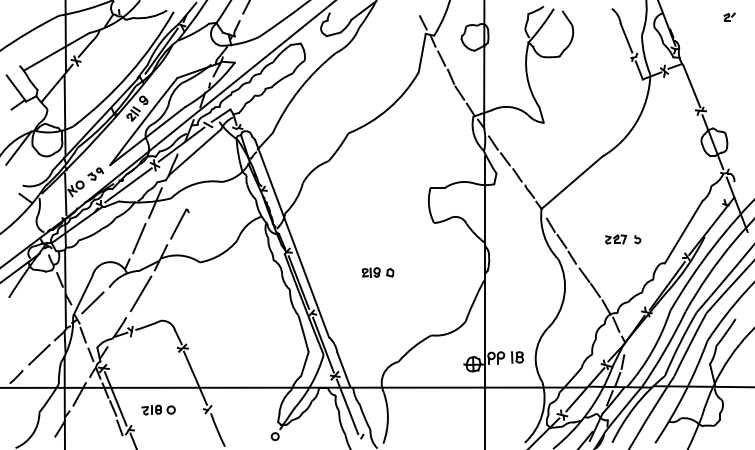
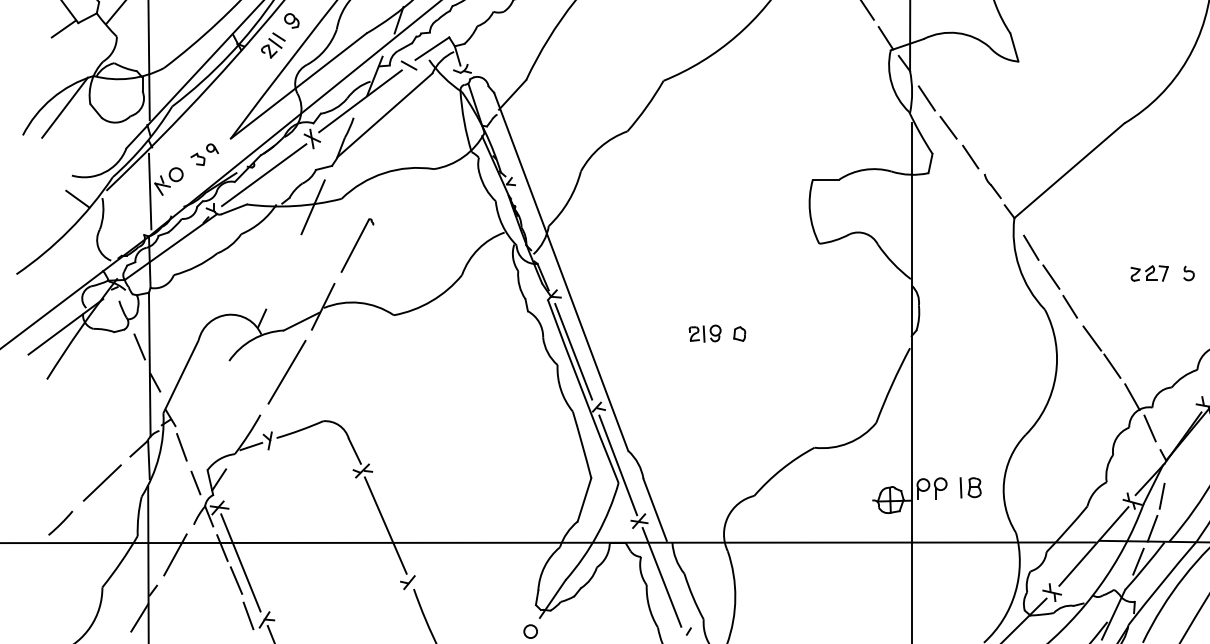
line: (139, 238) -> (284, 271), removed
line: (92, 302) -> (198, 387), removed
part: (158, 409) -> (318, 582), removed

